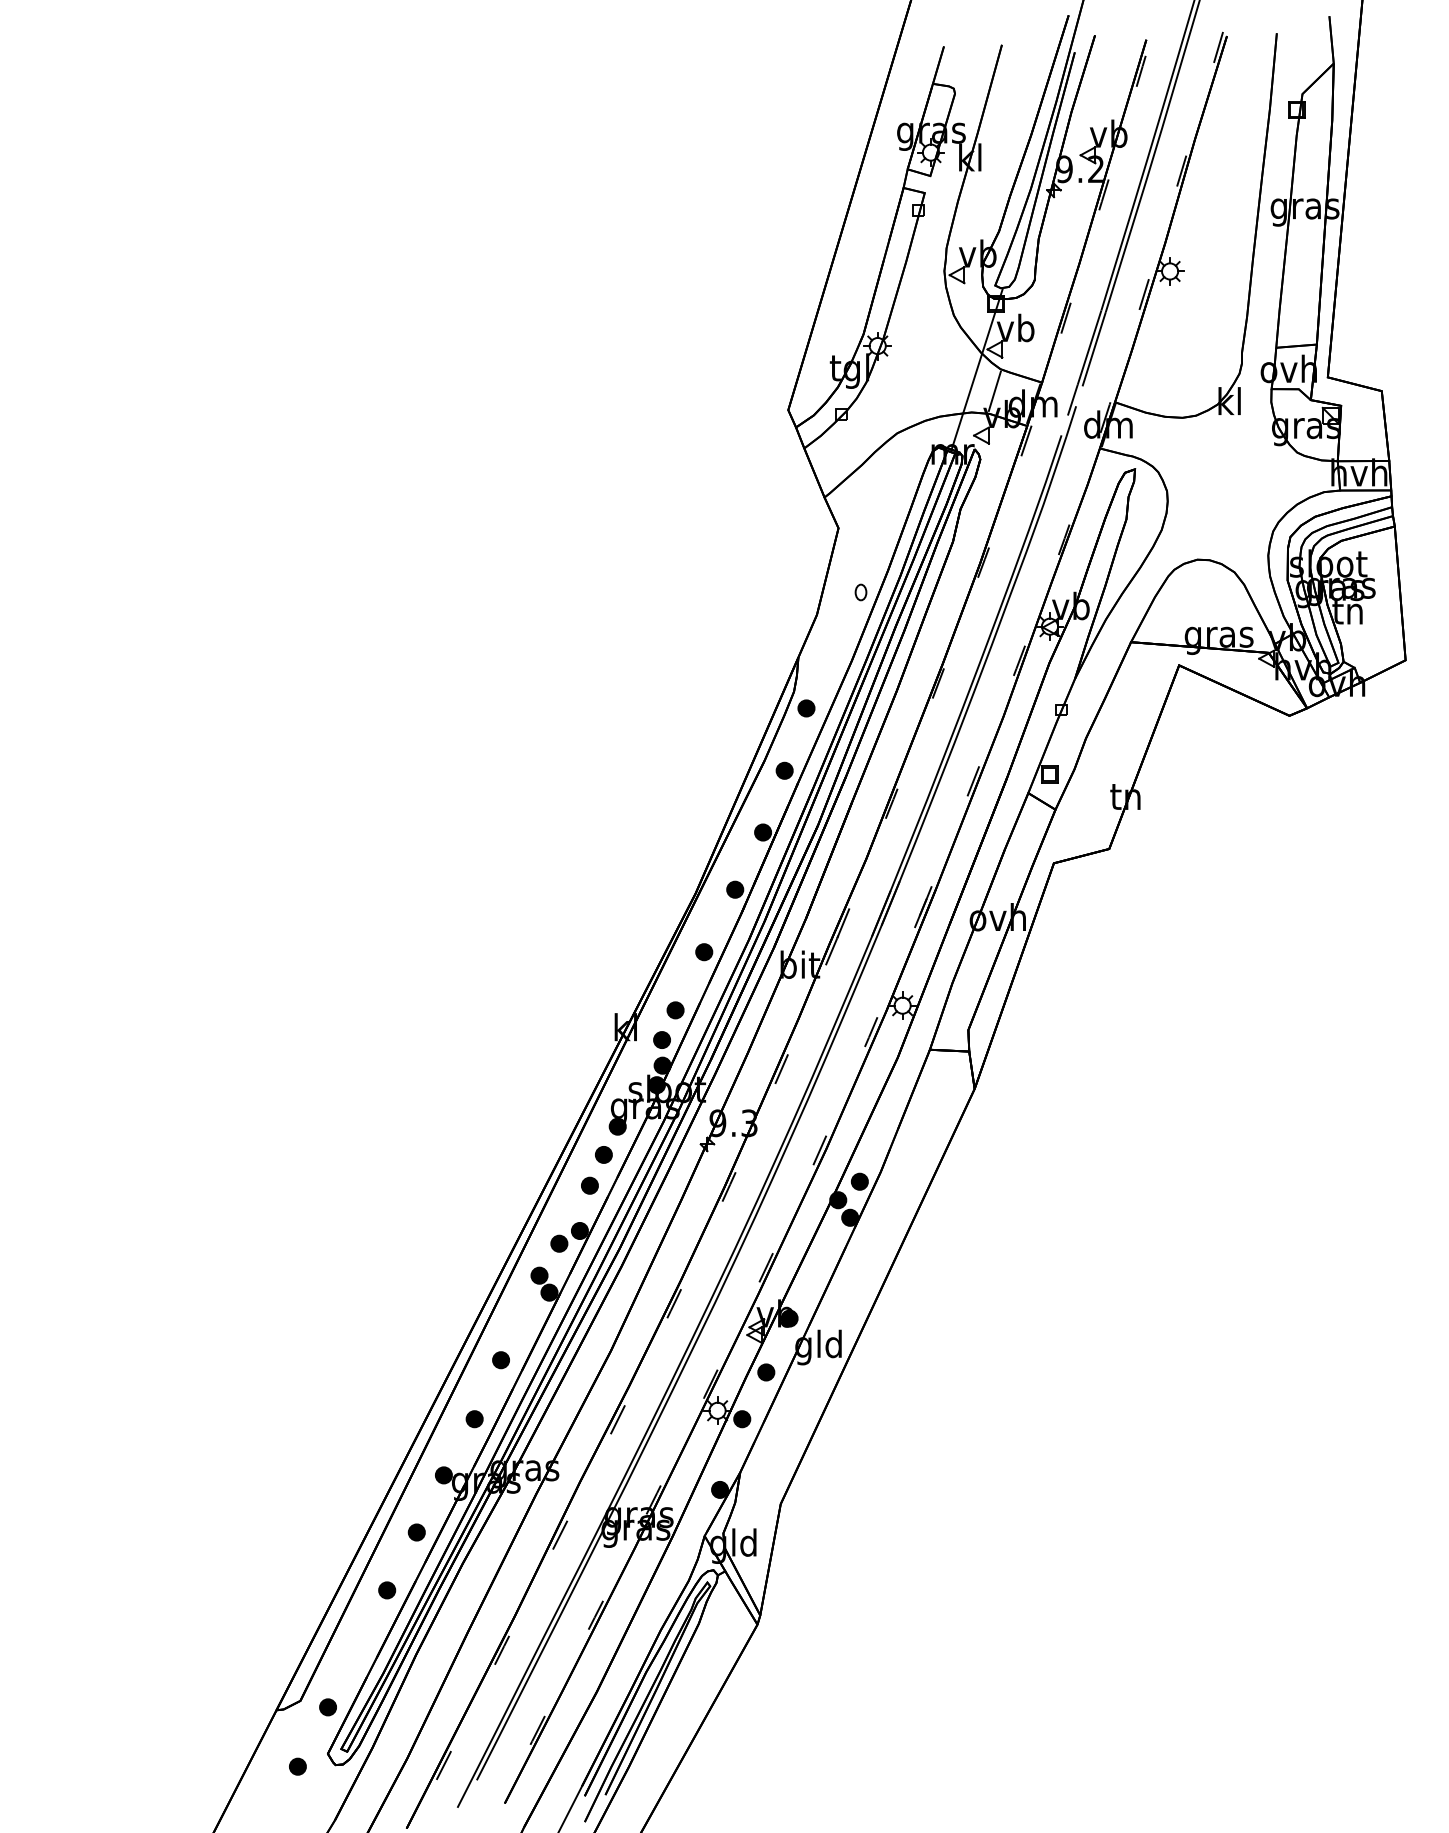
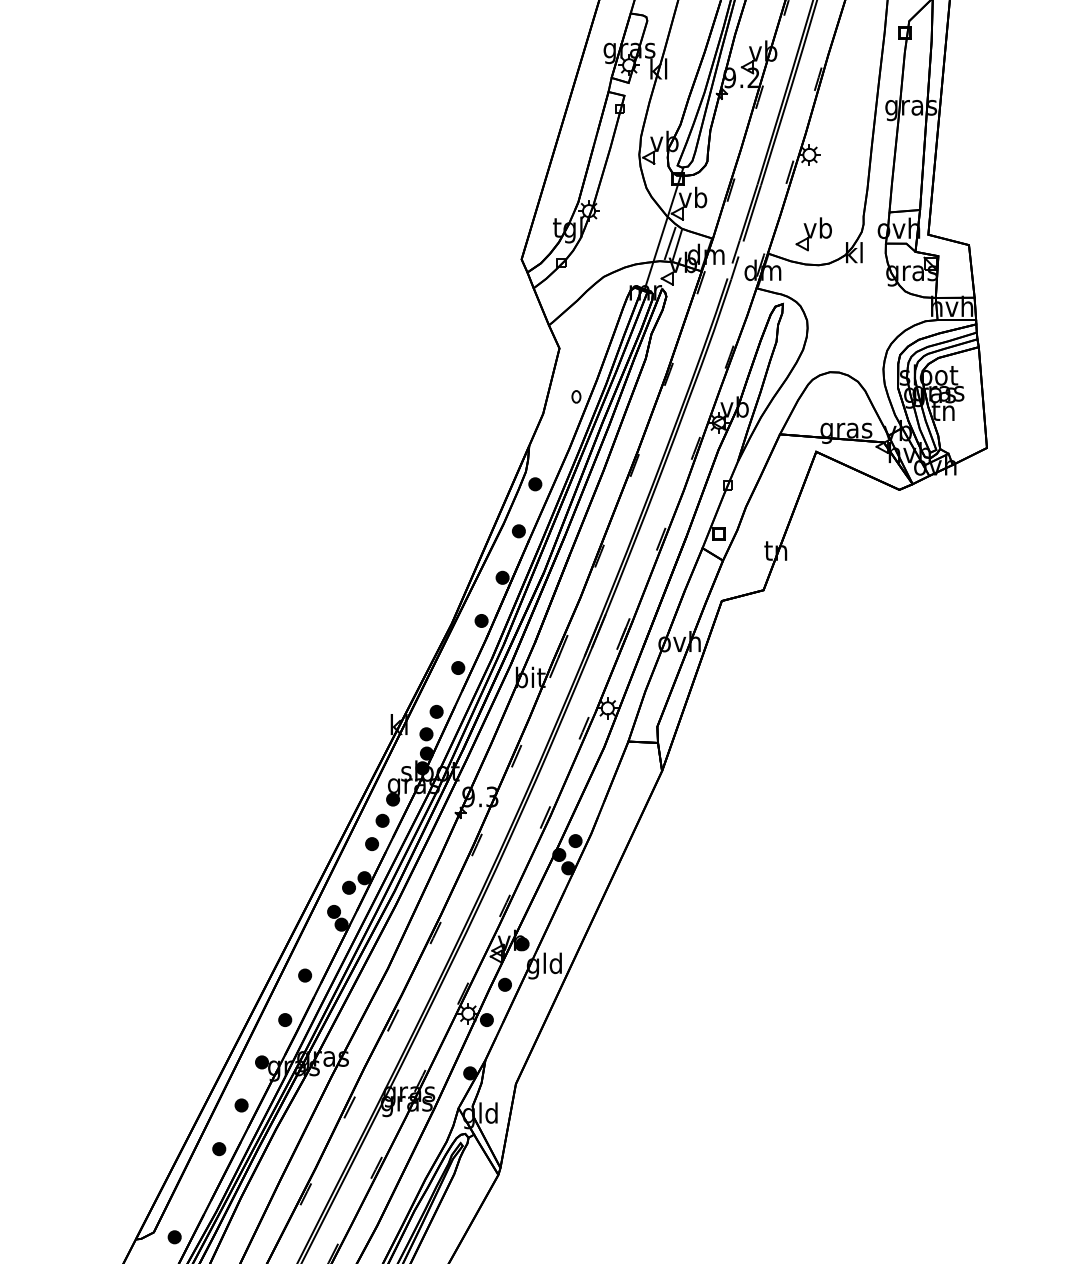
part: (1176, 376) -> (814, 234), added
line: (985, 388) -> (670, 243), added

